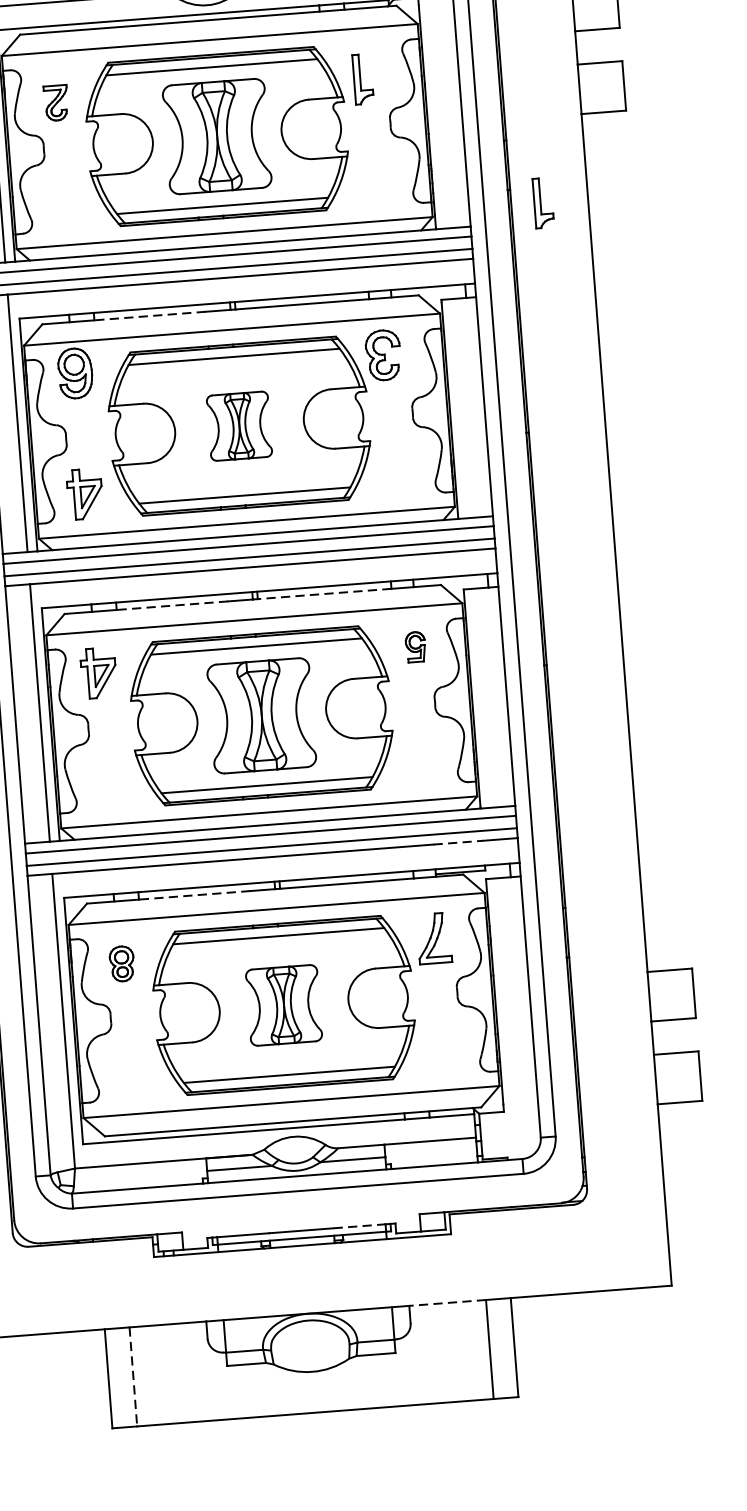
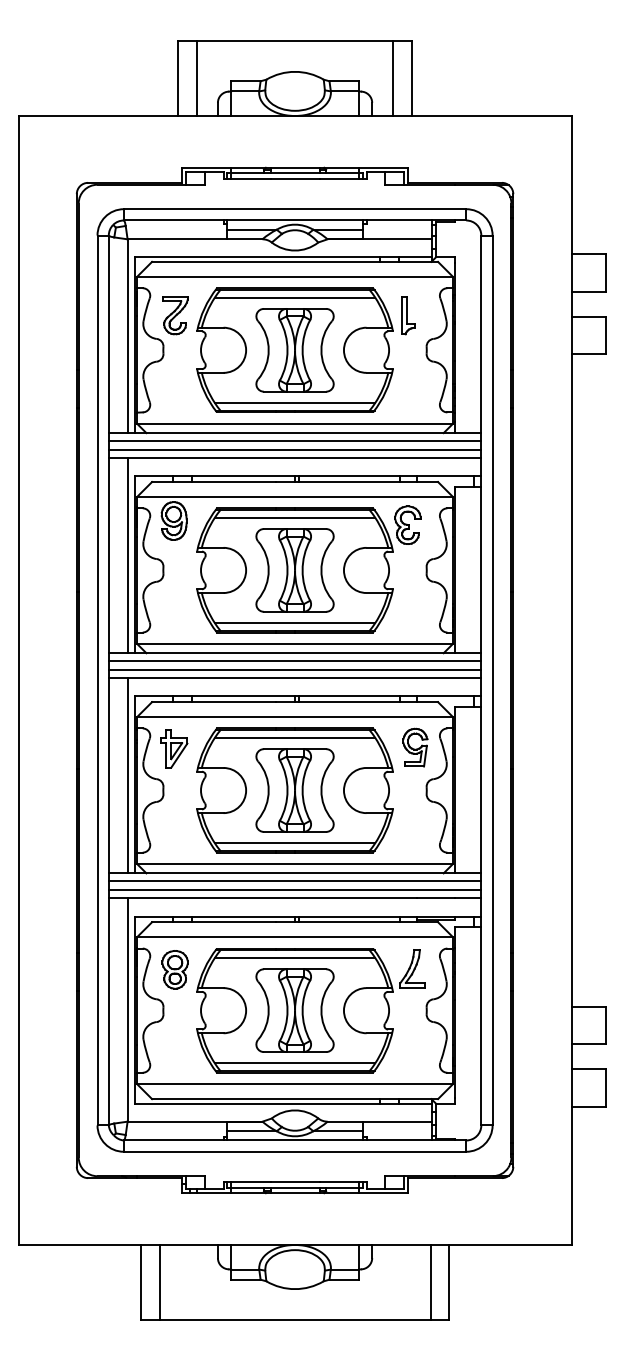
part: (56, 102) -> (175, 315), size x1.43
part: (543, 203) -> (537, 419), removed
line: (149, 316) -> (233, 482), dashed -> solid
part: (238, 426) -> (294, 570), size x1.67
part: (85, 493) -> (174, 612), removed
line: (324, 594) -> (349, 702), dashed -> solid
line: (171, 606) -> (233, 702), dashed -> solid
part: (415, 647) -> (415, 747), size x1.67
line: (458, 842) -> (436, 897), dashed -> solid
line: (194, 895) -> (233, 922), dashed -> solid
part: (121, 963) -> (174, 969), size x1.43
part: (283, 1005) -> (294, 1010), size x1.43
line: (359, 1225) -> (339, 1181), dashed -> solid
line: (446, 1302) -> (400, 1244), dashed -> solid
line: (133, 1376) -> (159, 1282), dashed -> solid

